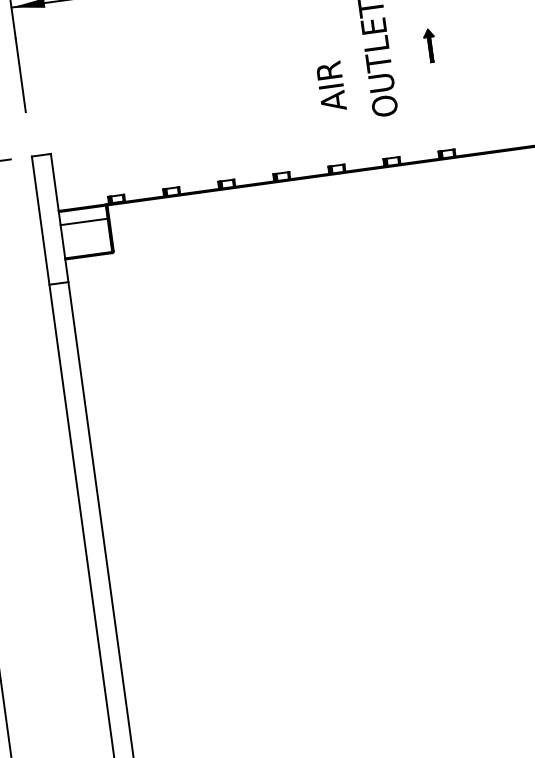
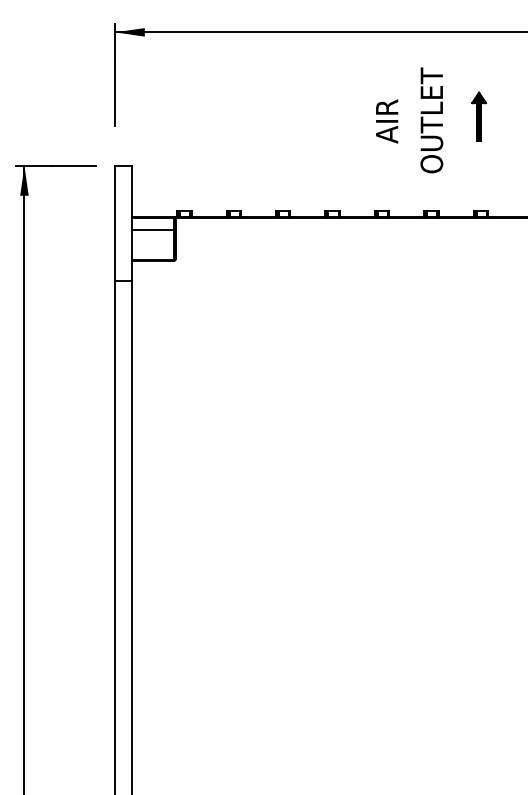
part: (429, 45) -> (478, 116), size x1.67
text: (331, 86) -> (387, 121), moved

